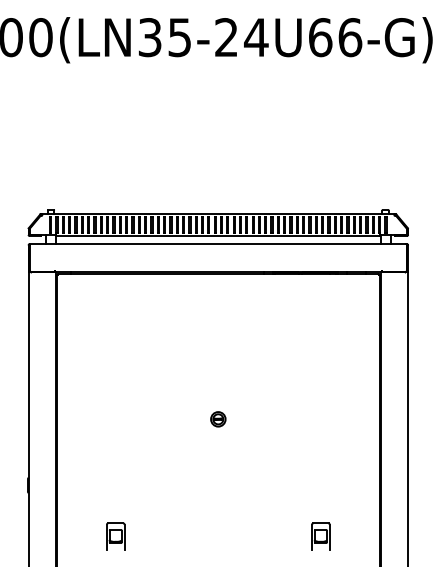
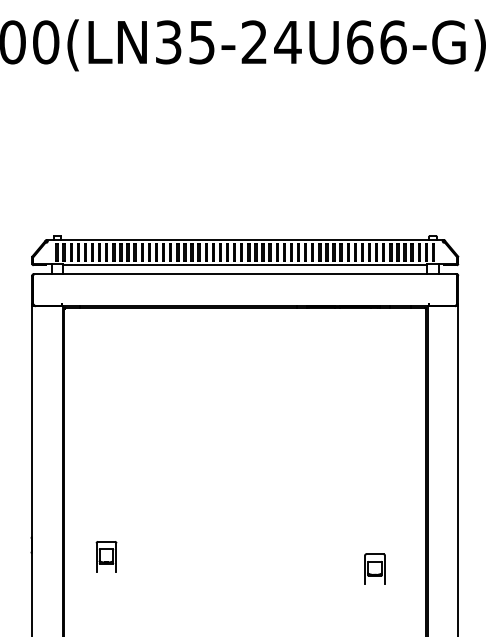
part: (218, 419) -> (245, 471), removed
part: (115, 536) -> (106, 556), moved
part: (320, 536) -> (374, 568), moved

